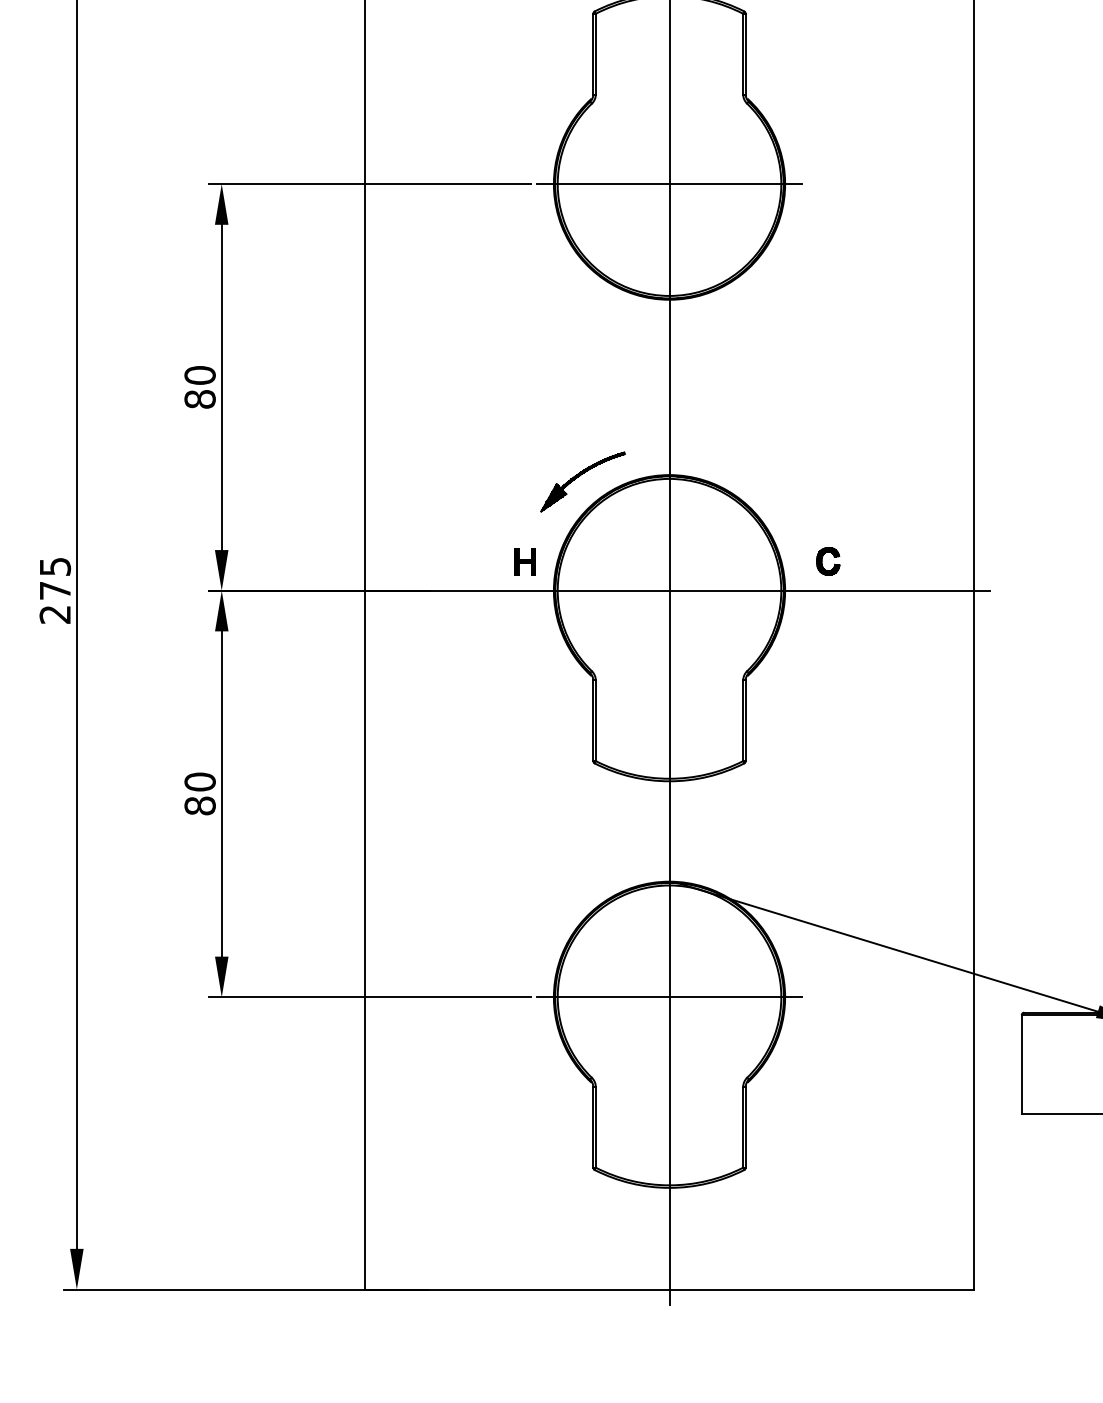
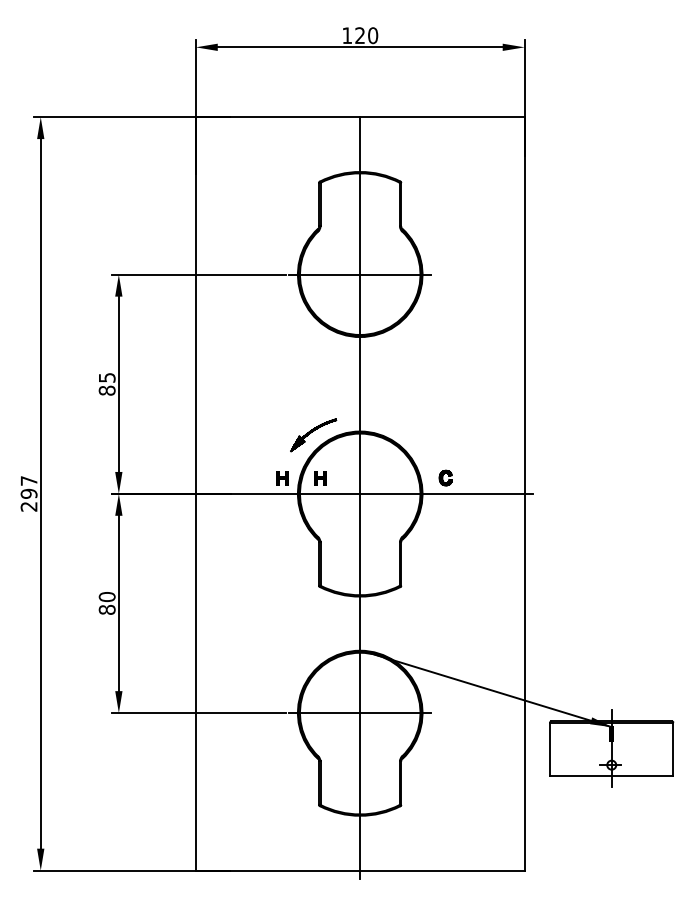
text: (198, 374) -> (106, 377), 80 -> 85
part: (595, 562) -> (320, 478), added
text: (54, 578) -> (28, 487), 275 -> 297

